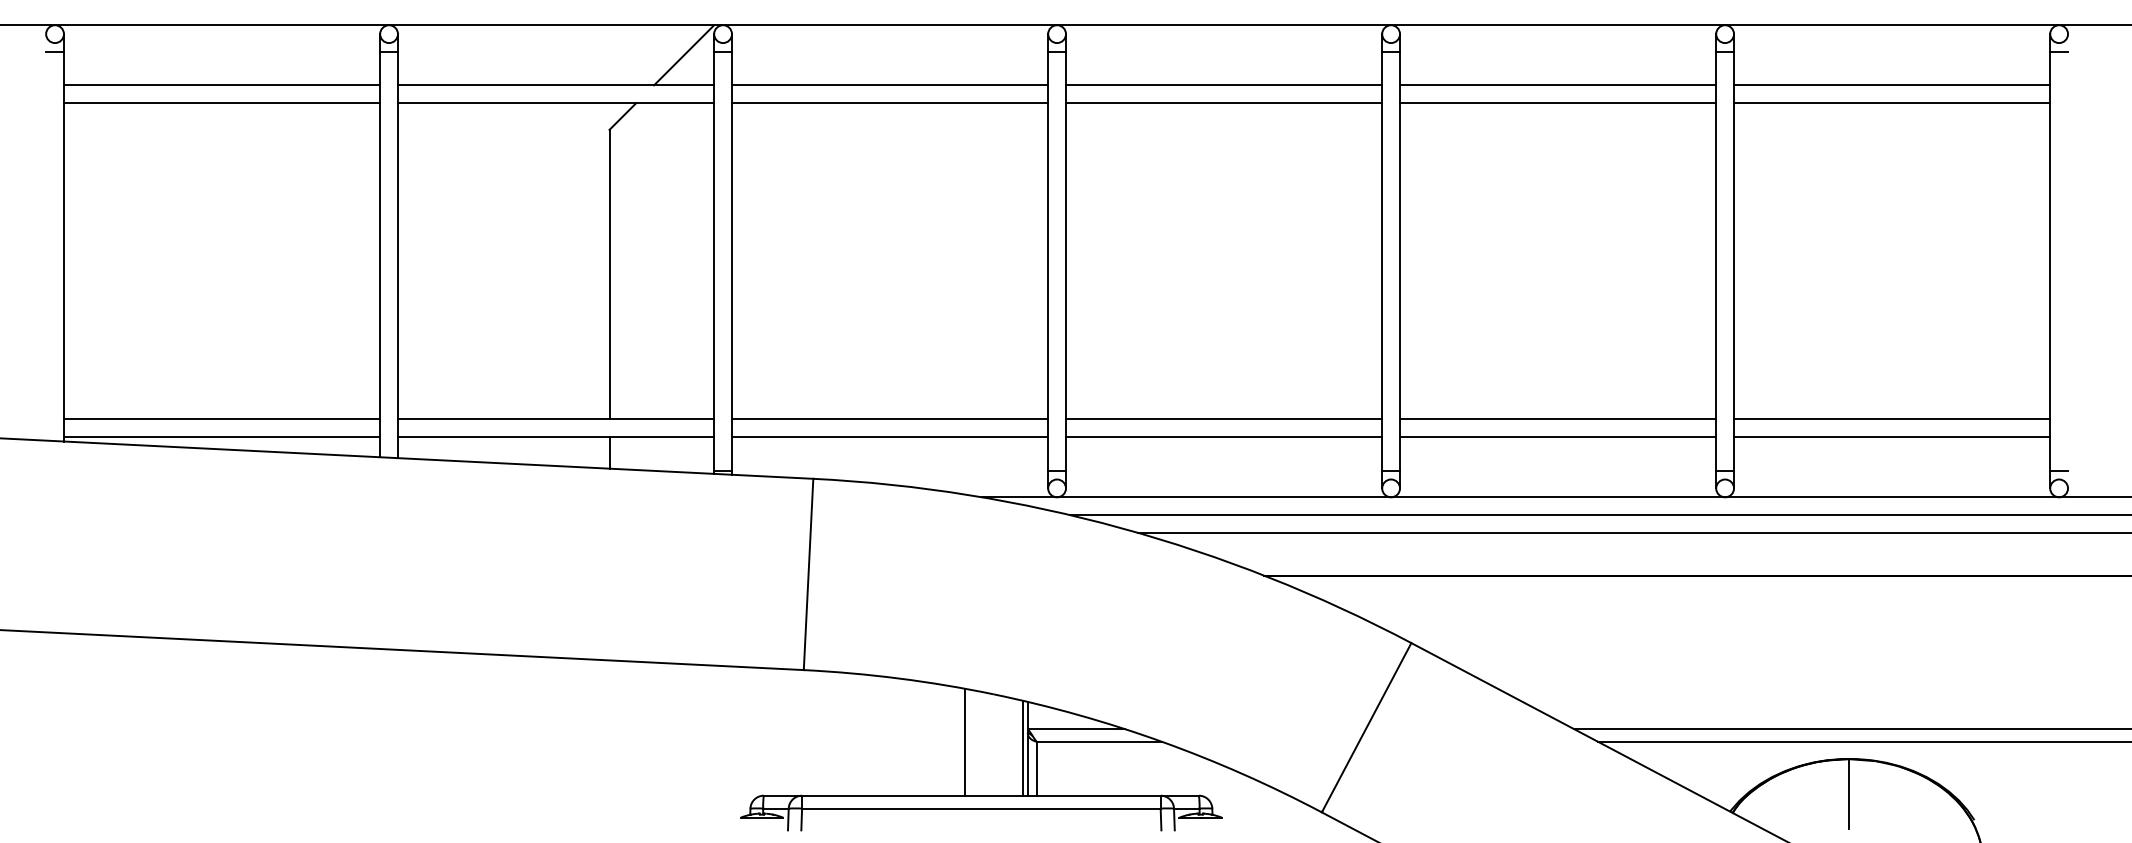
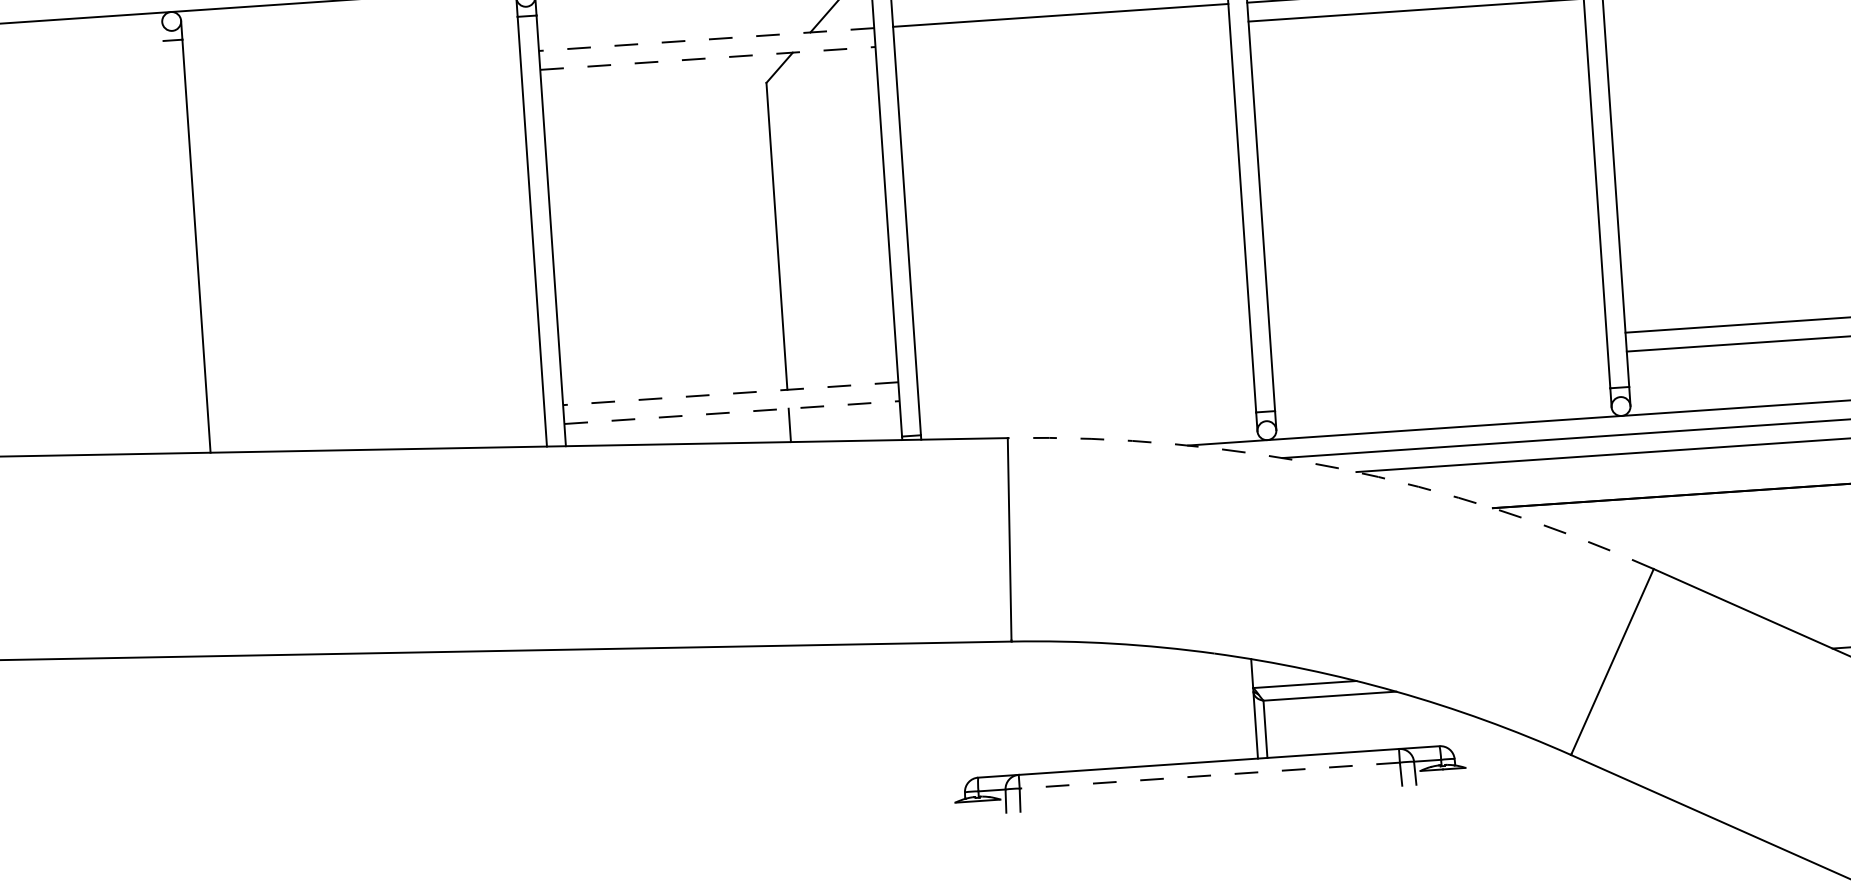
line: (221, 85) -> (351, 63), removed
line: (555, 85) -> (706, 39), solid -> dashed
line: (221, 103) -> (353, 82), removed
line: (556, 103) -> (708, 58), solid -> dashed
line: (889, 103) -> (1061, 34), removed
line: (221, 419) -> (376, 417), removed
line: (555, 419) -> (730, 393), solid -> dashed
line: (889, 419) -> (1084, 369), removed
line: (1223, 419) -> (1438, 345), removed
line: (221, 437) -> (377, 437), removed
line: (556, 437) -> (732, 412), solid -> dashed
line: (889, 437) -> (1085, 388), removed
line: (1223, 437) -> (1439, 364), removed
arc: (1121, 528) -> (1338, 468), solid -> dashed
line: (965, 741) -> (1188, 705), removed
line: (1023, 747) -> (1250, 707), removed
line: (980, 808) -> (1208, 775), solid -> dashed

